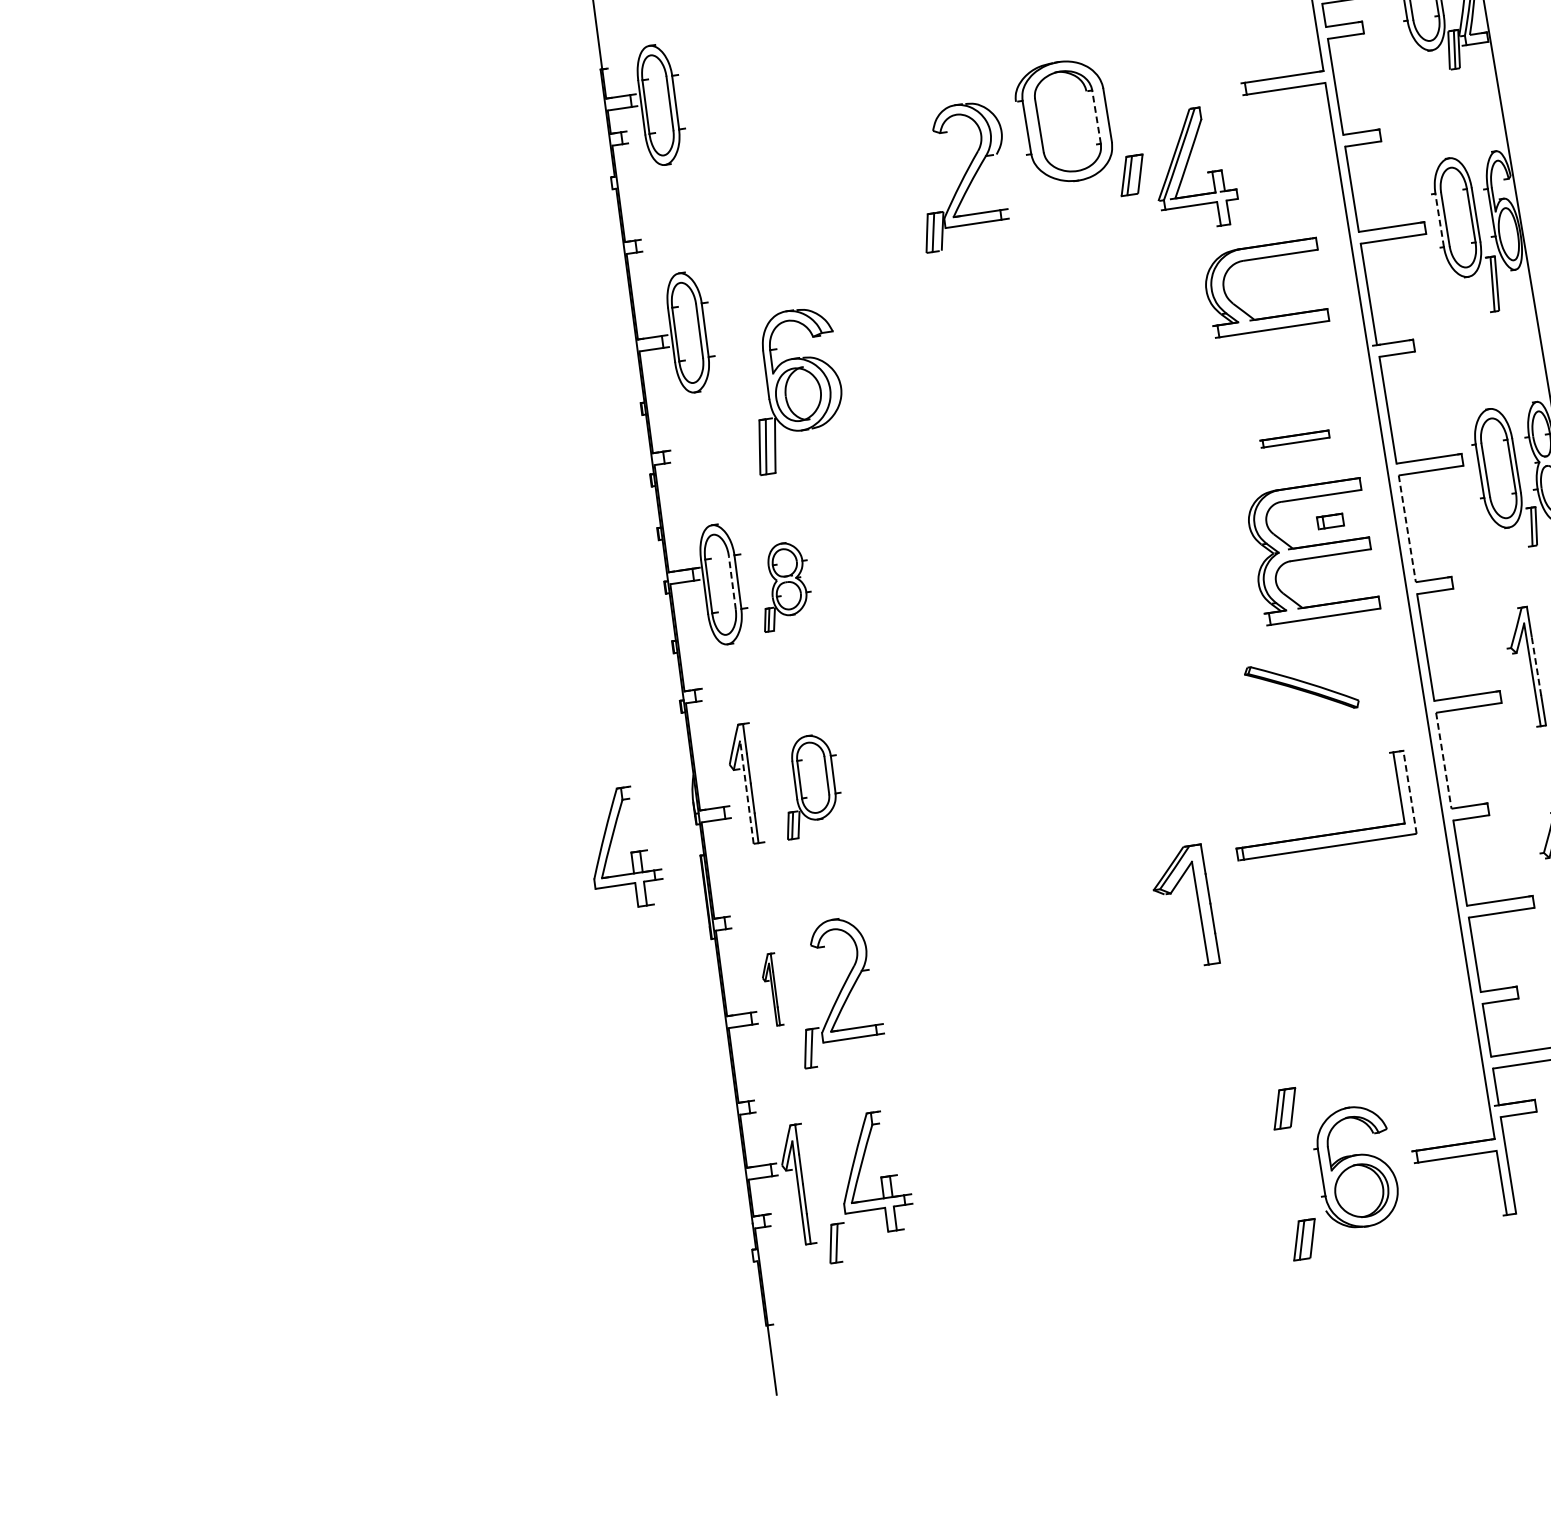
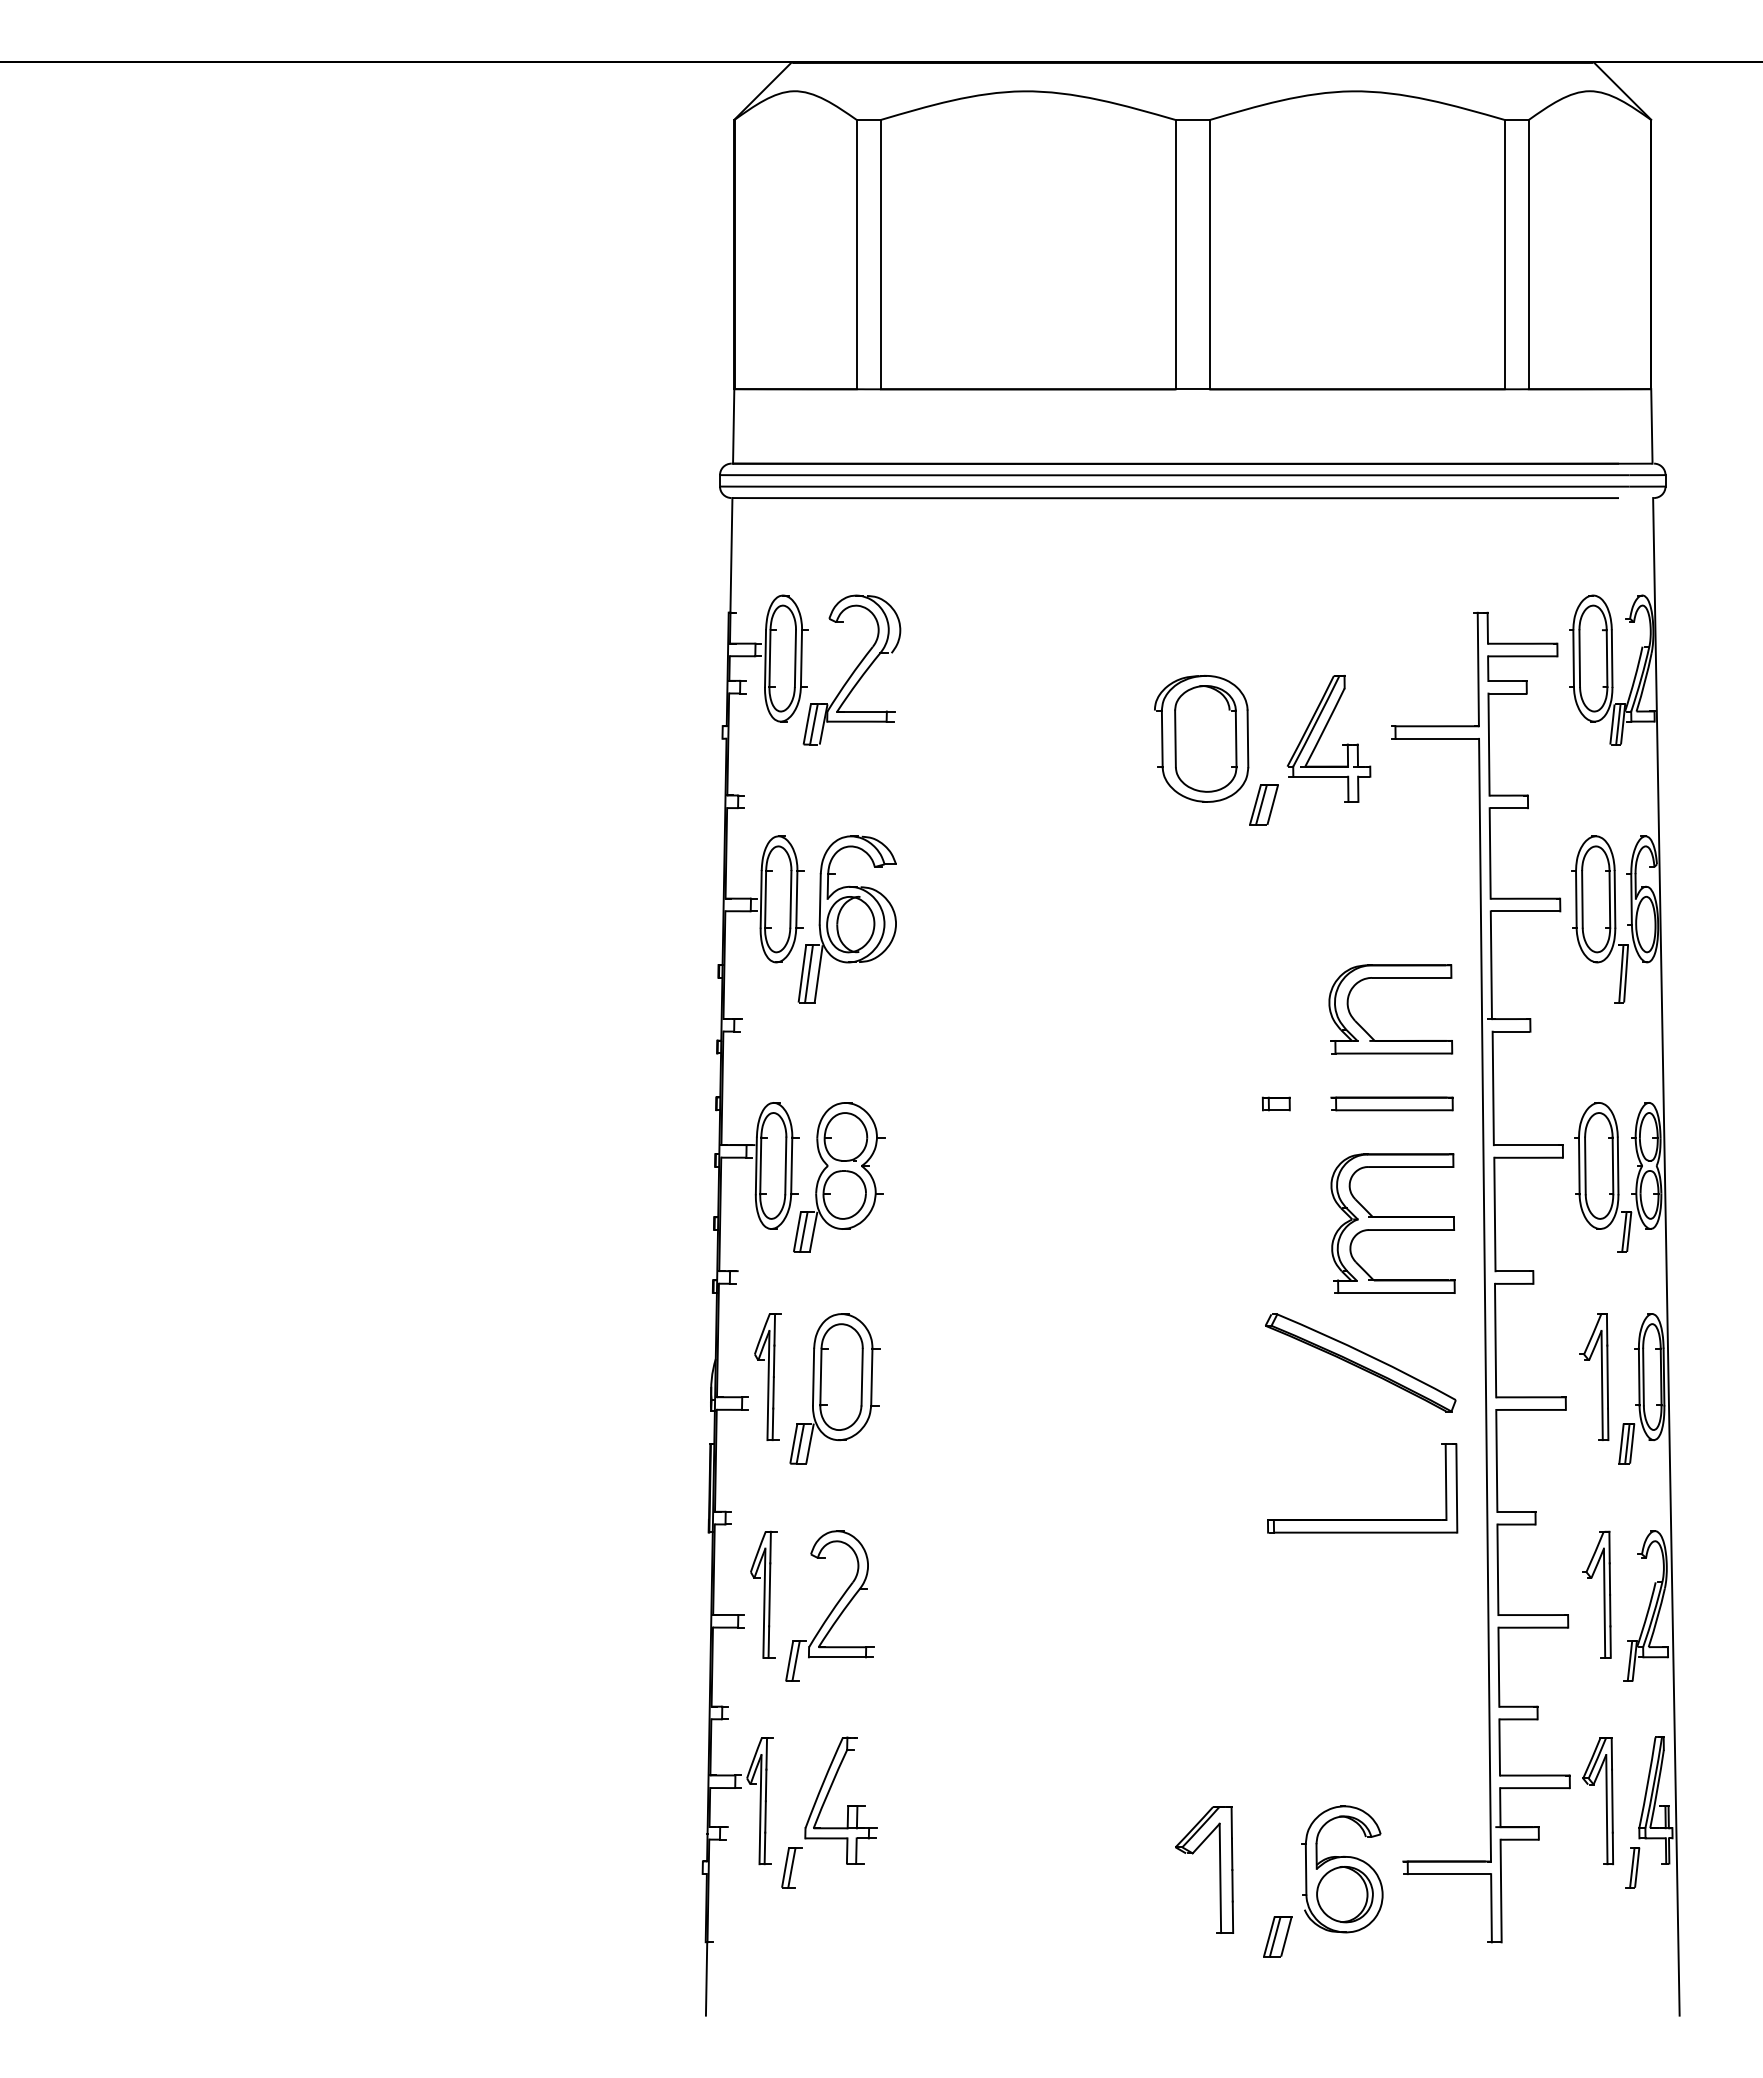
line: (1096, 116) -> (1236, 738), dashed -> solid
part: (1187, 166) -> (1322, 735), moved
part: (961, 175) -> (851, 669), moved
line: (1439, 219) -> (1576, 898), dashed -> solid
part: (1260, 258) -> (1390, 978), moved
part: (793, 390) -> (846, 919), moved
part: (1294, 438) -> (1391, 1103), size x1.67
part: (1329, 521) -> (1275, 1103), moved
line: (1406, 528) -> (1494, 1214), dashed -> solid
line: (731, 582) -> (785, 1165), dashed -> solid
part: (784, 586) -> (839, 1177), size x1.67
line: (1536, 666) -> (1607, 1377), dashed -> solid
part: (1301, 687) -> (1360, 1362), size x1.67
line: (1443, 760) -> (1496, 1460), dashed -> solid
part: (809, 785) -> (834, 1388), size x1.43
line: (1409, 791) -> (1456, 1487), dashed -> solid
line: (746, 792) -> (768, 1385), dashed -> solid
part: (630, 852) -> (638, 1429), removed
part: (1198, 904) -> (1219, 1869), moved
part: (771, 989) -> (763, 1594), size x1.67
part: (1284, 1108) -> (1277, 1797), removed

